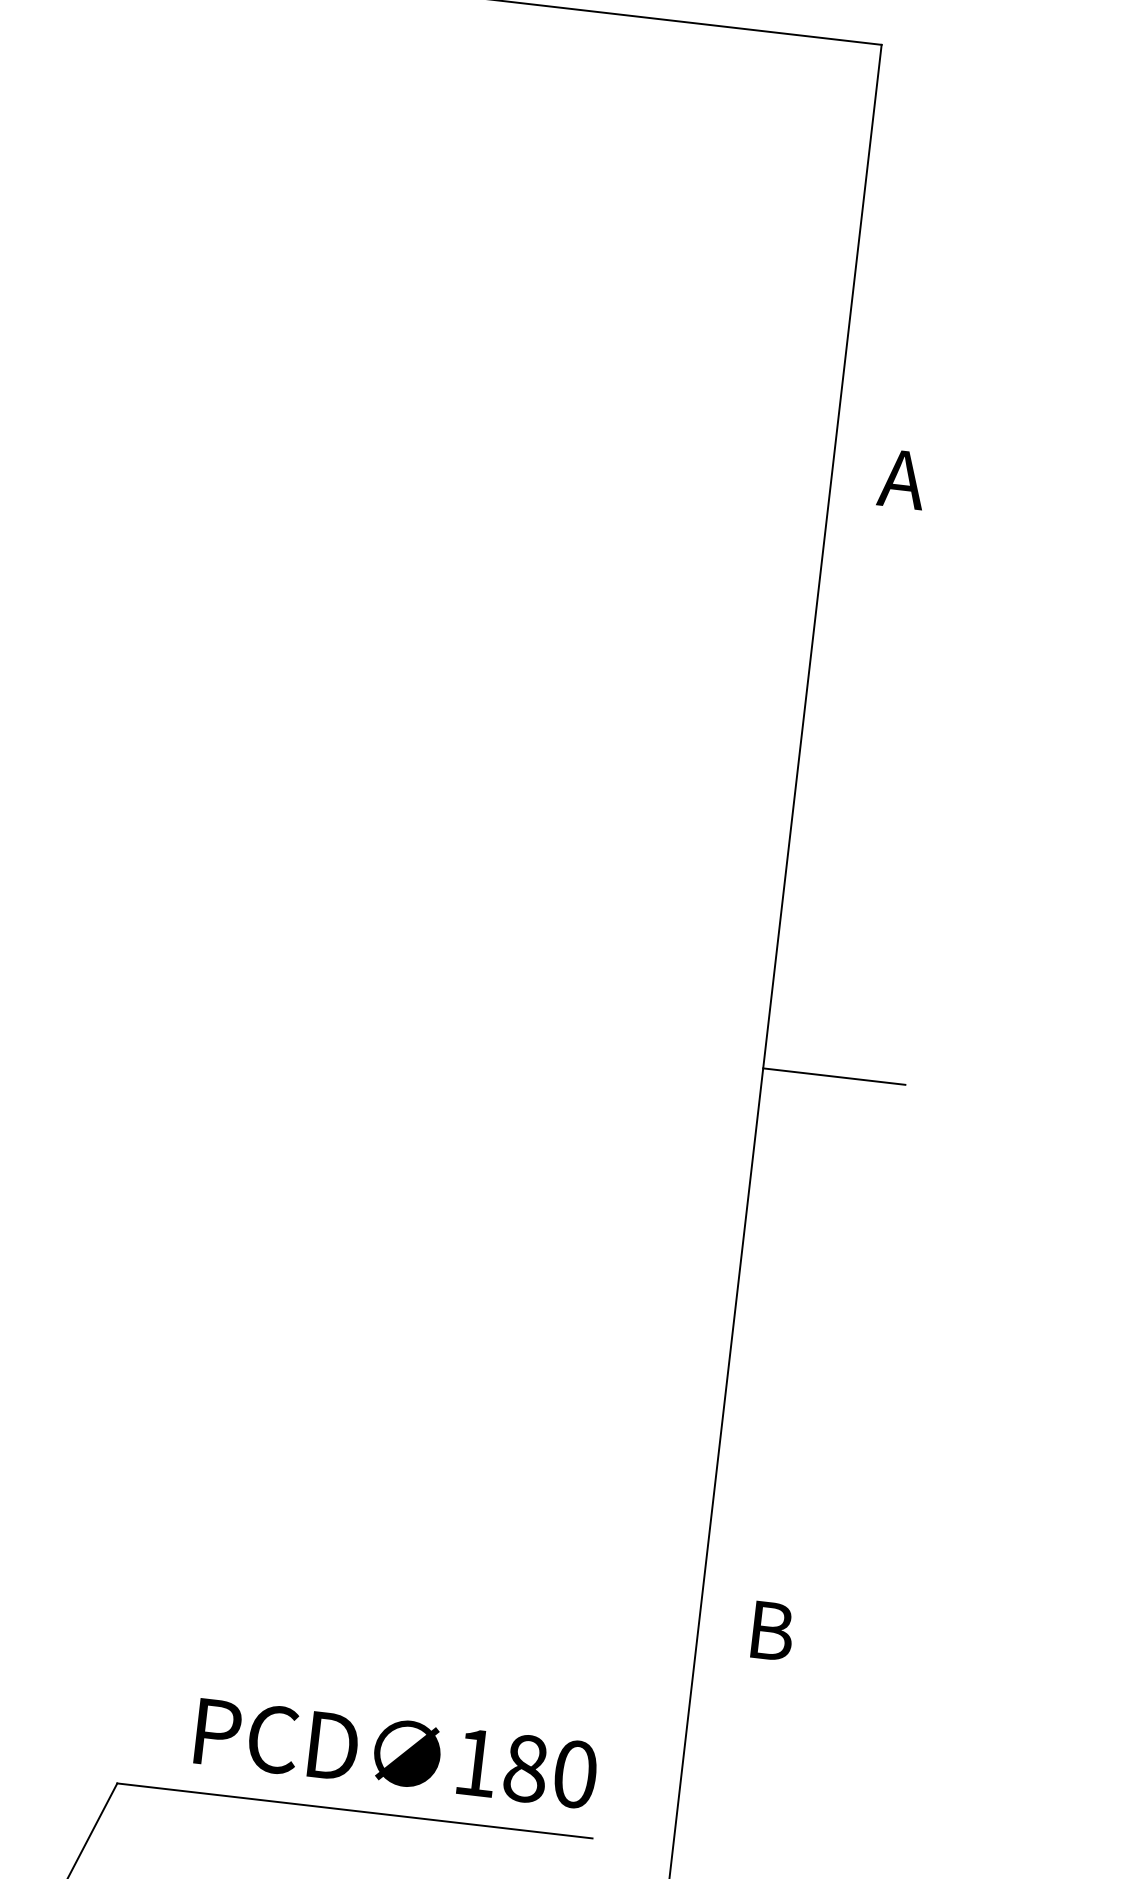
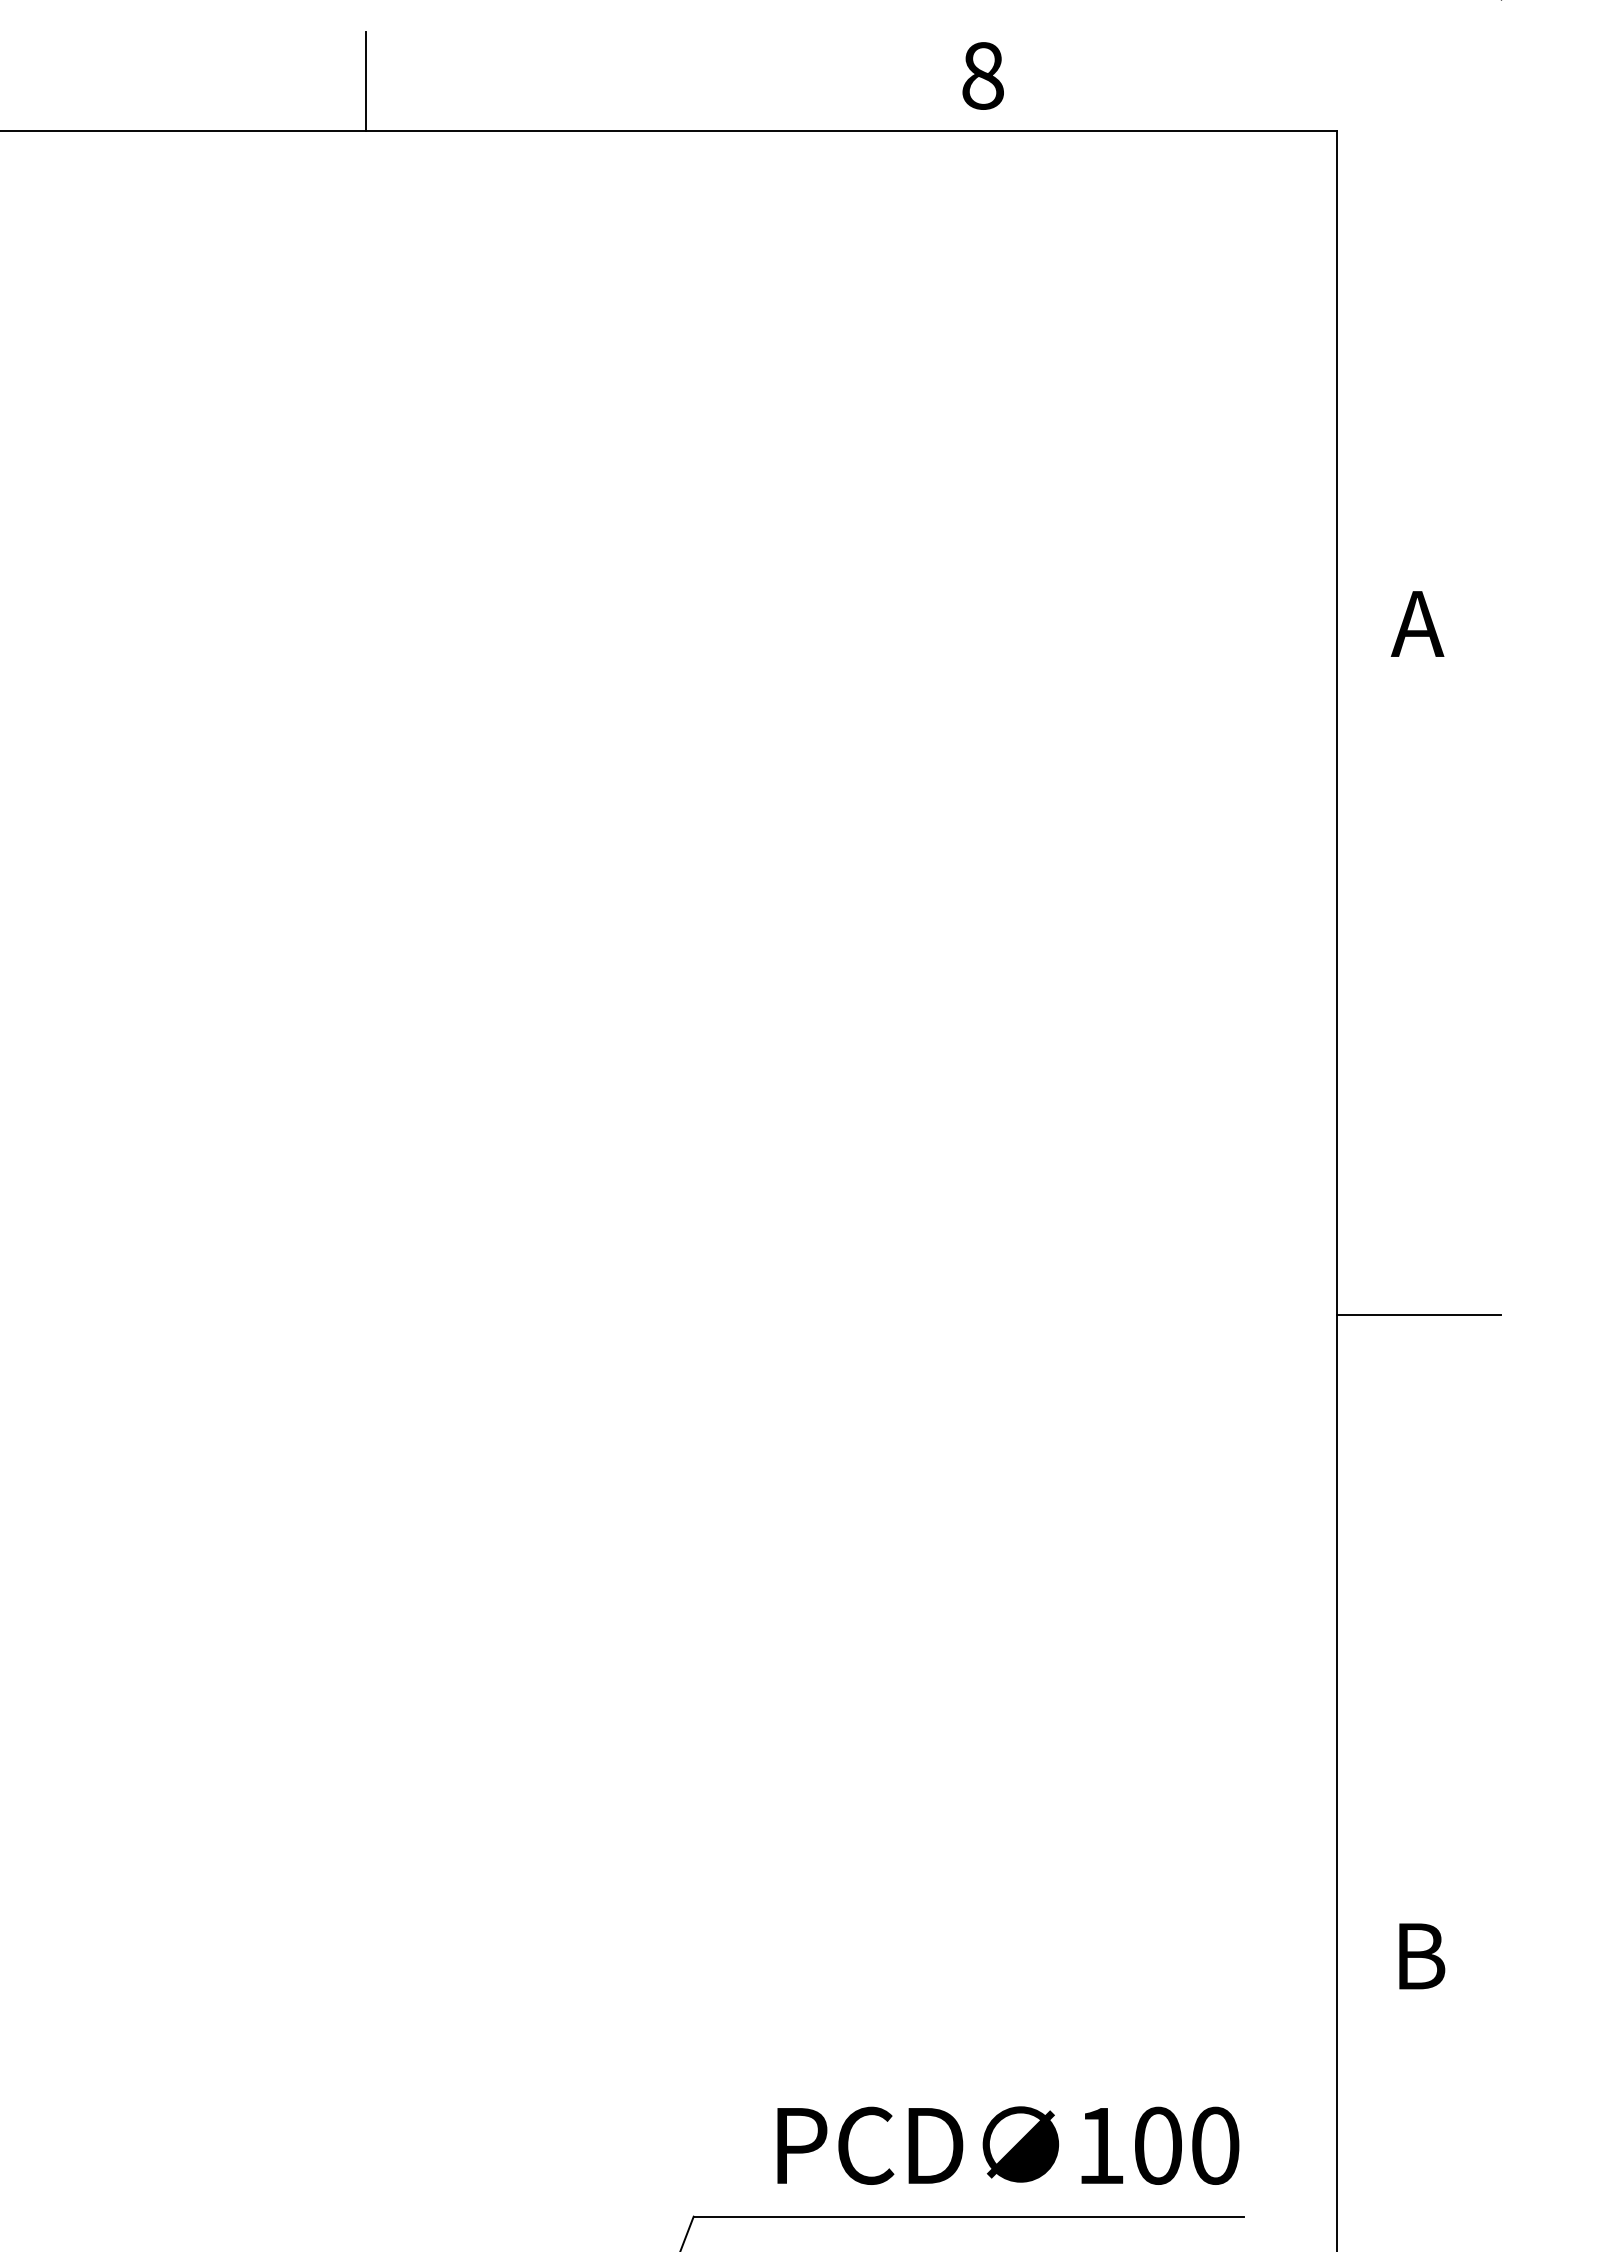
text: (526, 1768) -> (1158, 2145), 180 -> 100

